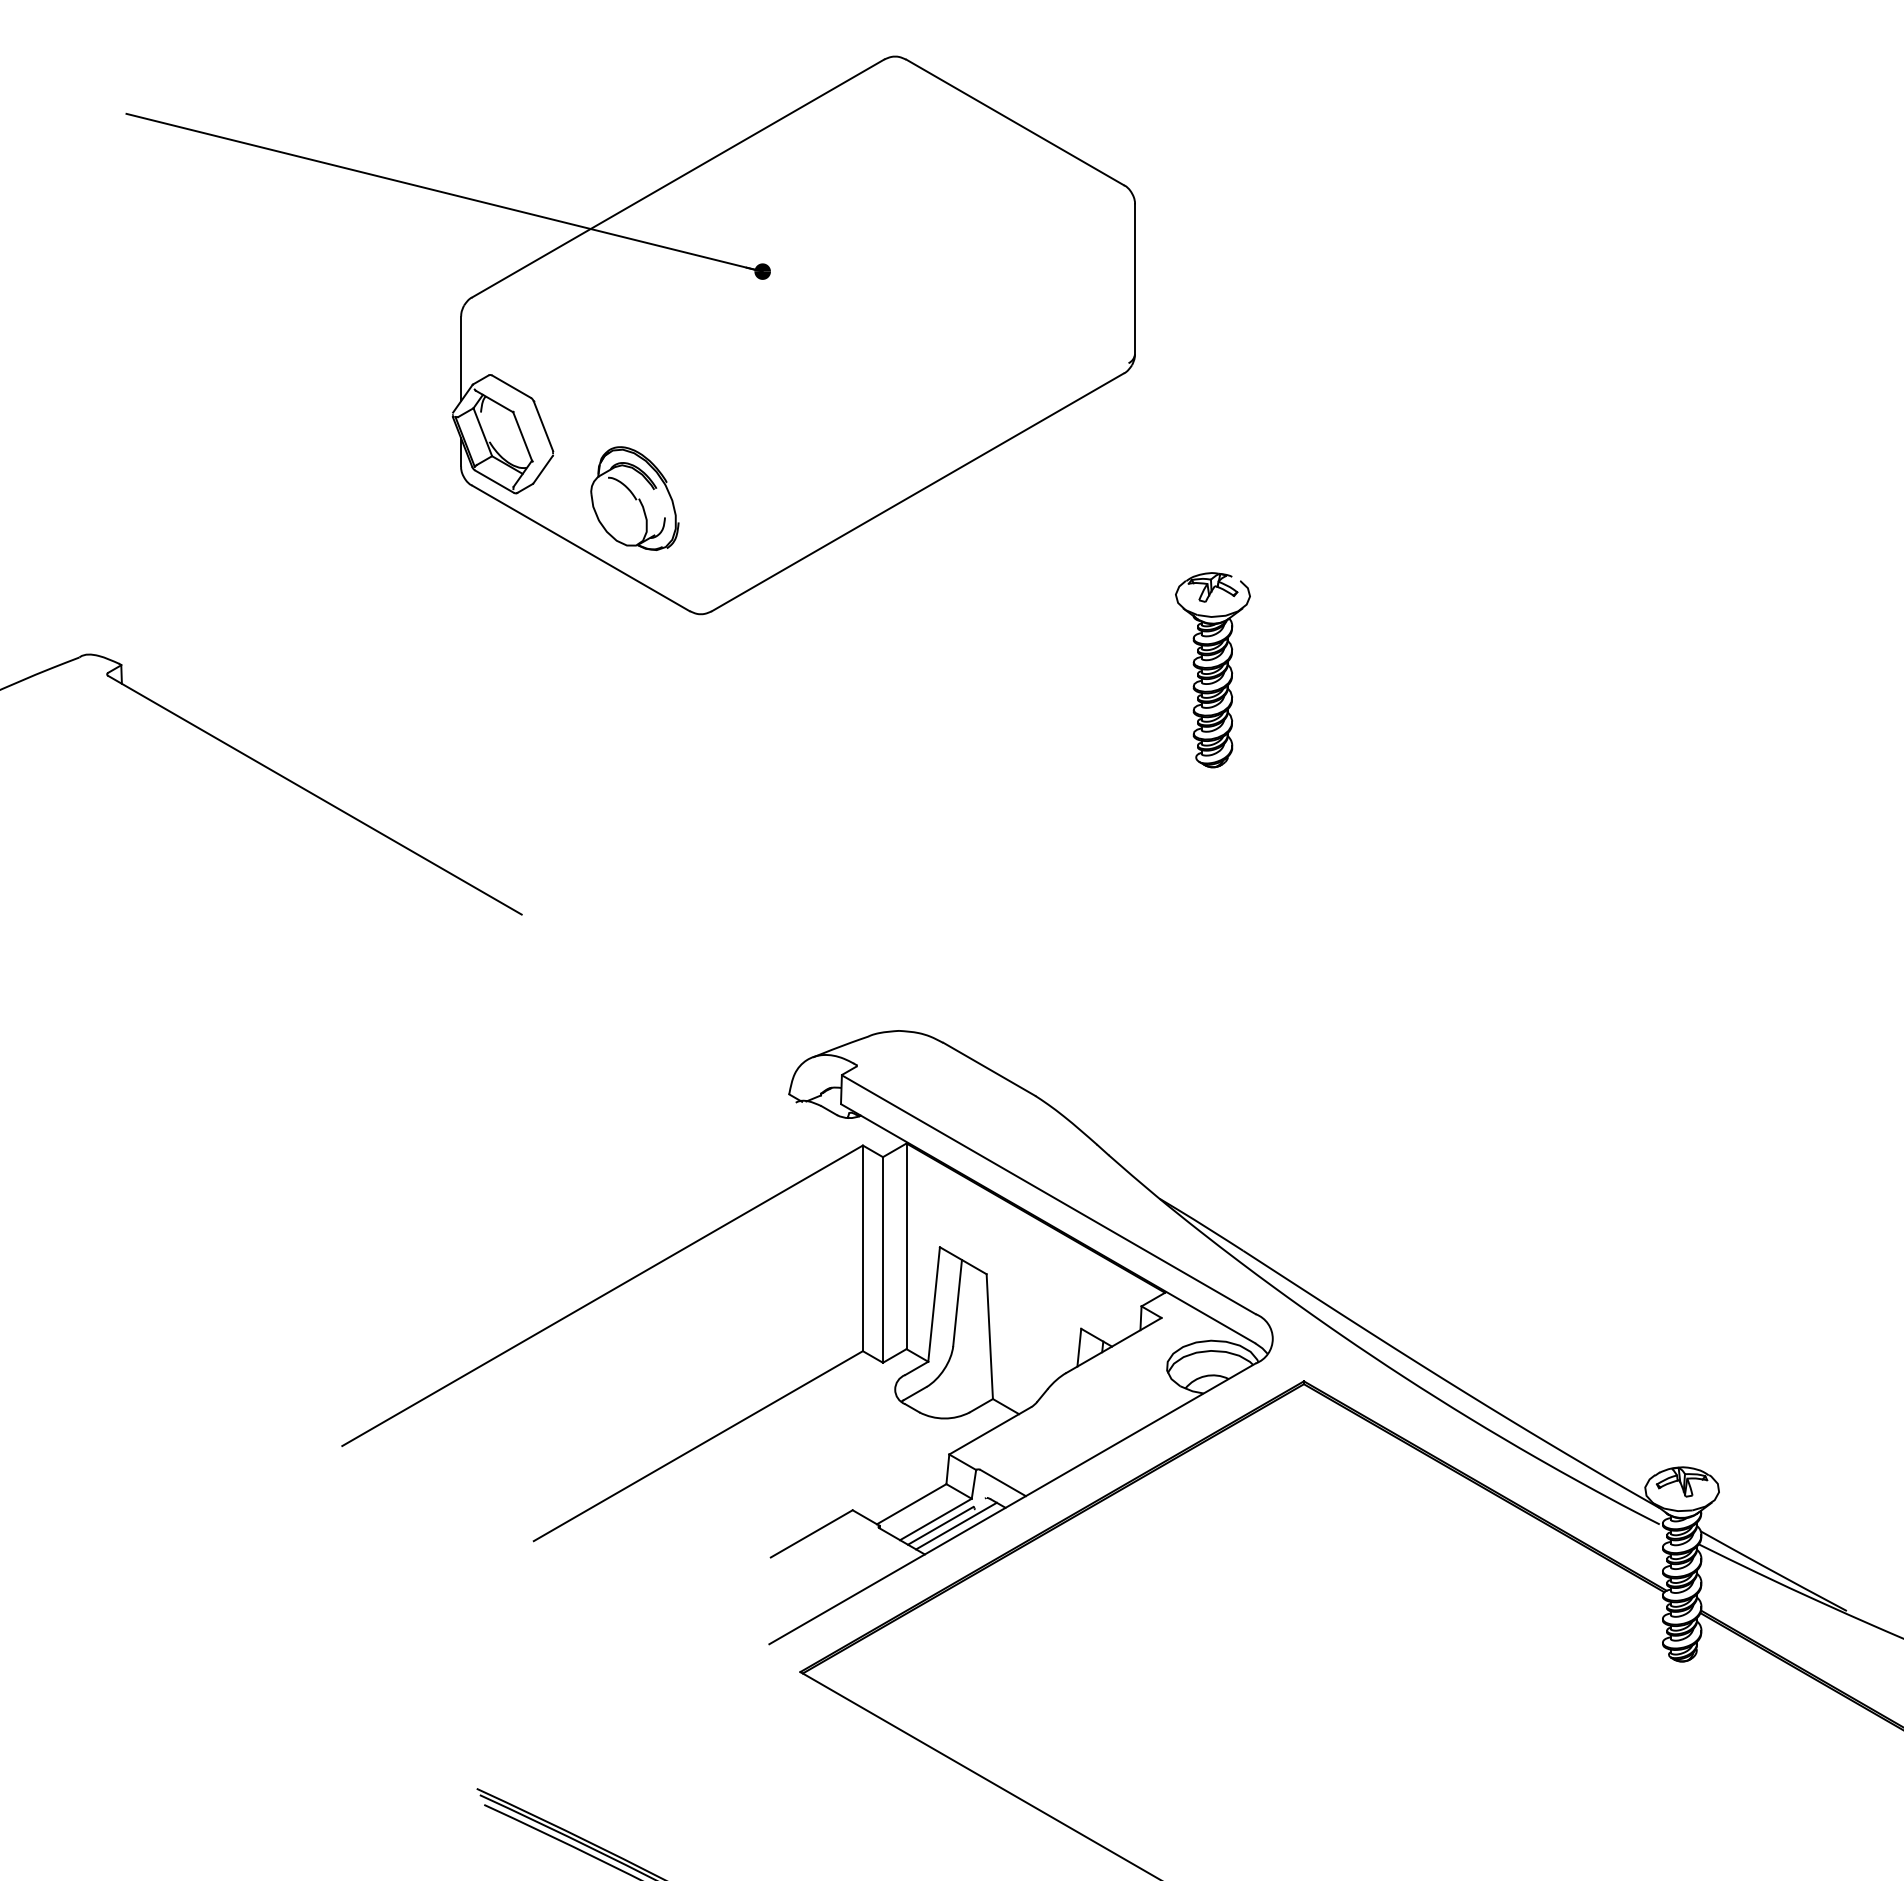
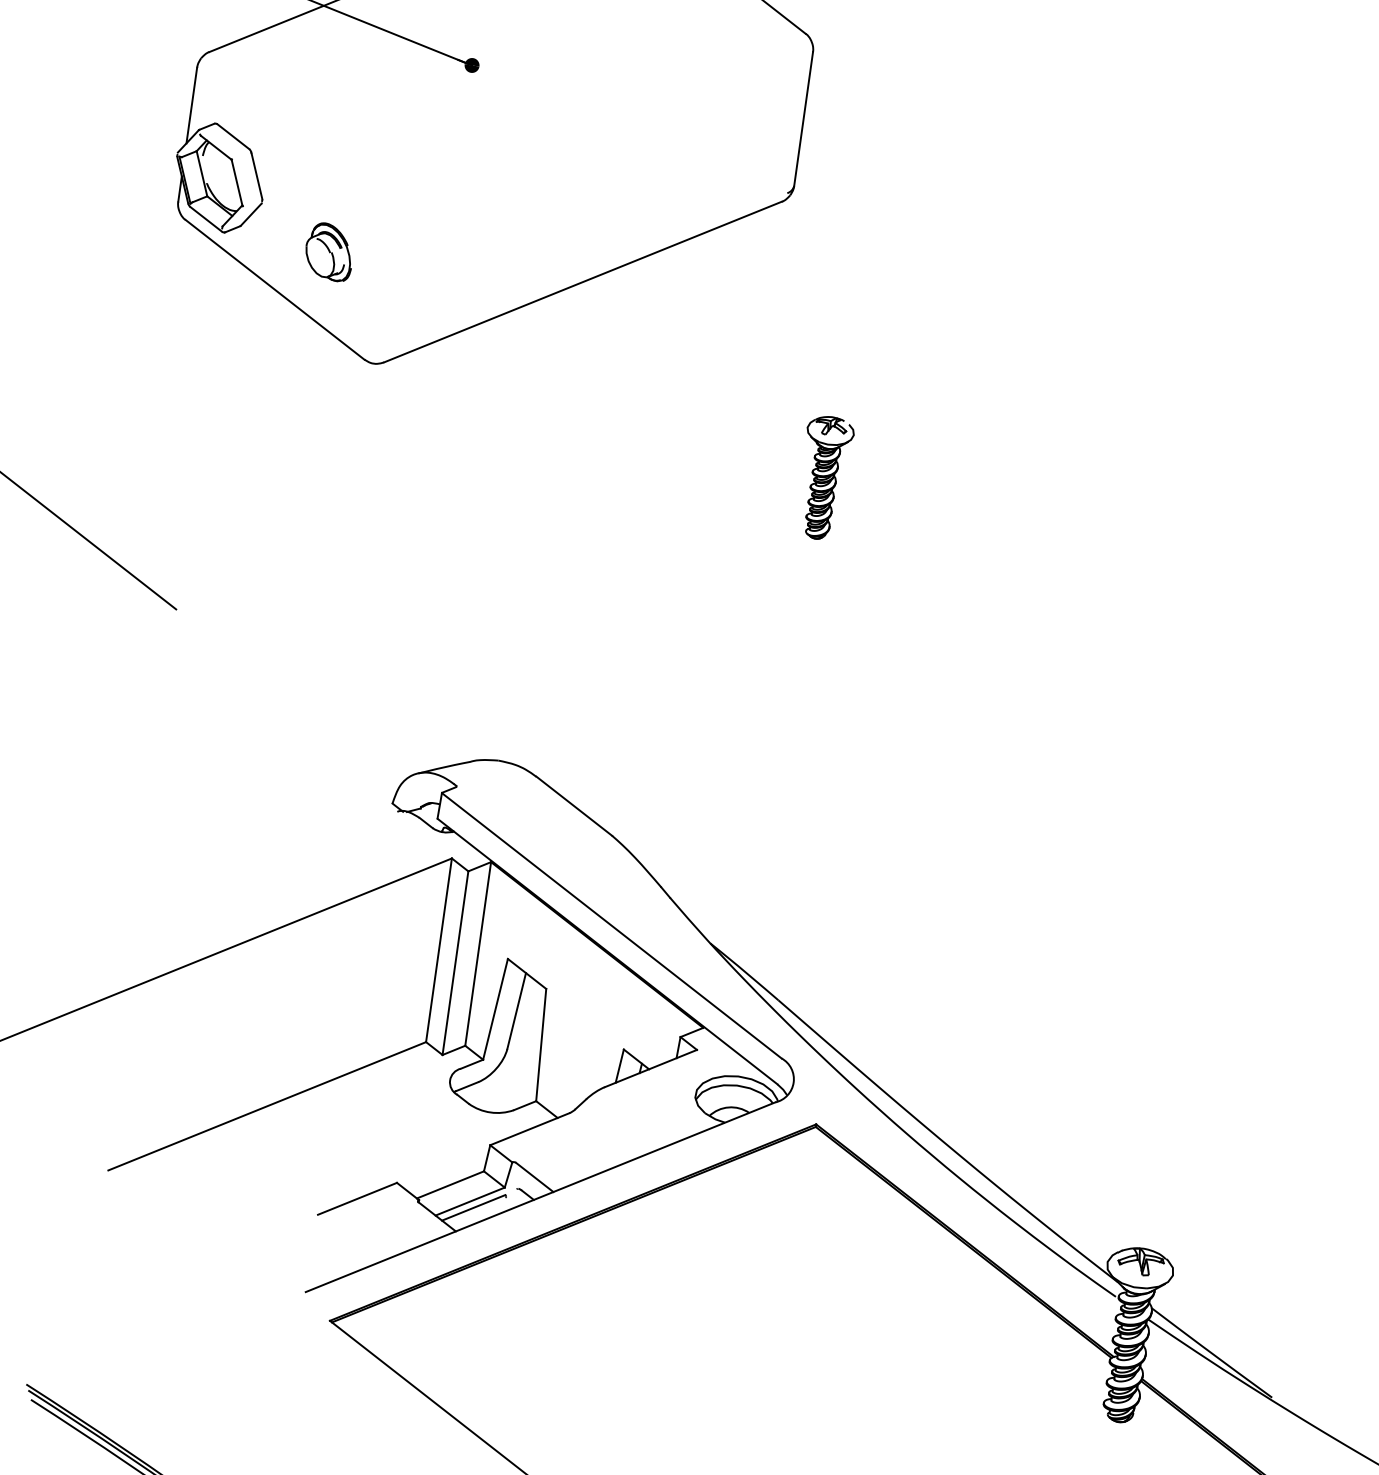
part: (634, 498) -> (329, 251), size x0.6
part: (1212, 670) -> (823, 478), size x0.7
line: (956, 1525) -> (487, 1209), removed

